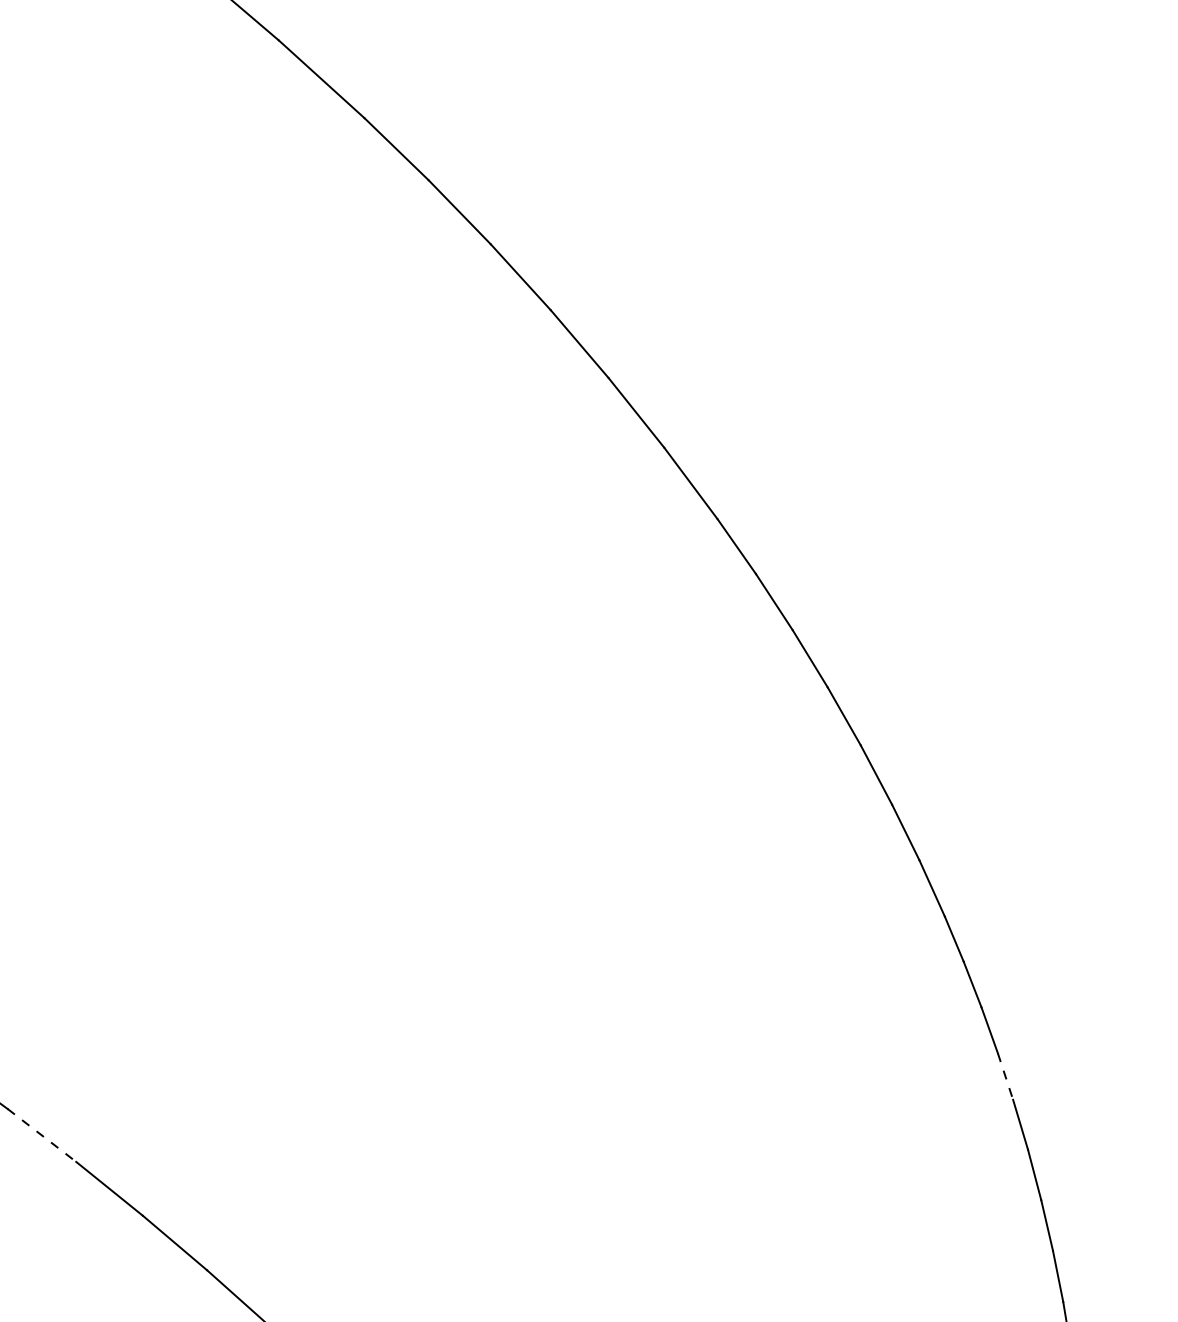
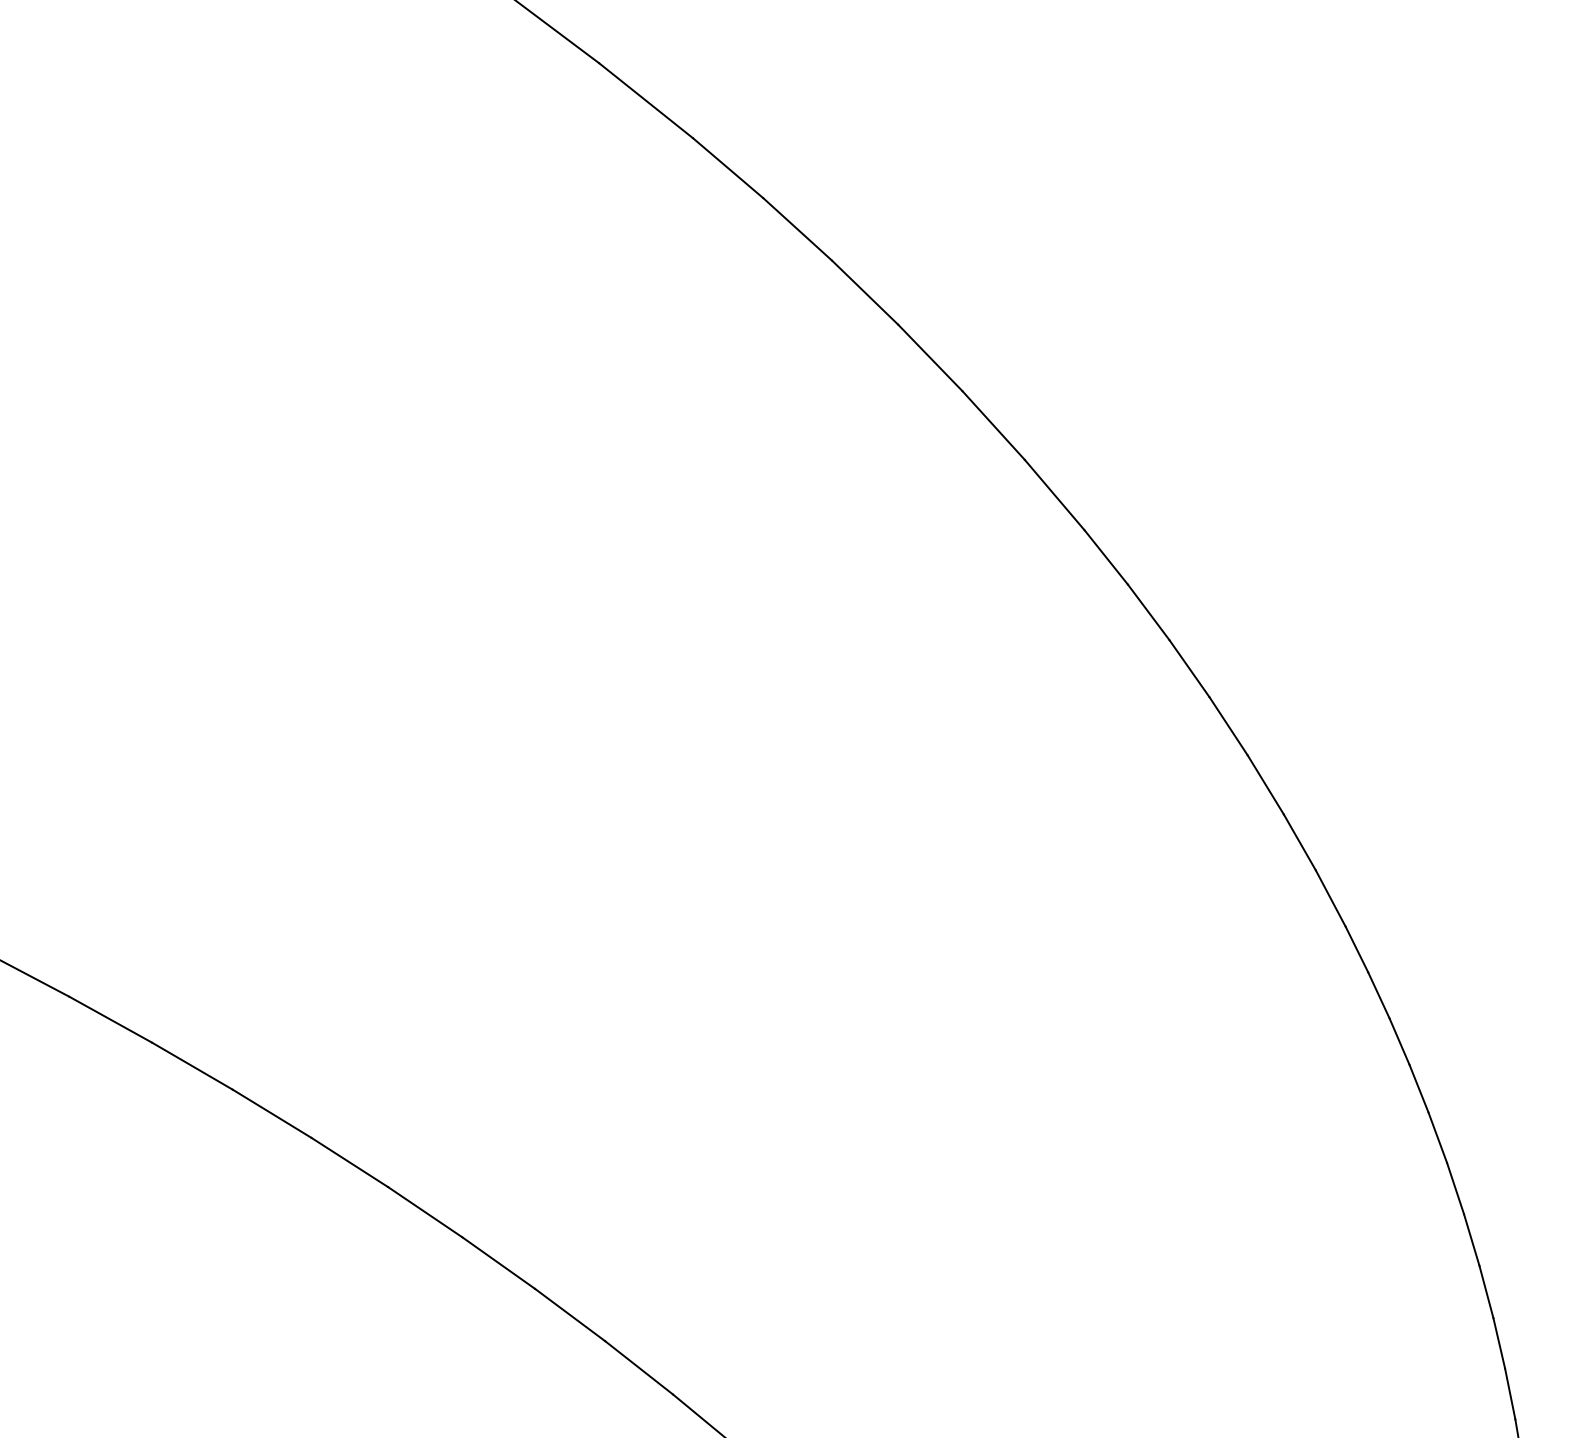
line: (1005, 1077) -> (1419, 1089), dashed -> solid
line: (42, 1135) -> (425, 1212), dashed -> solid

